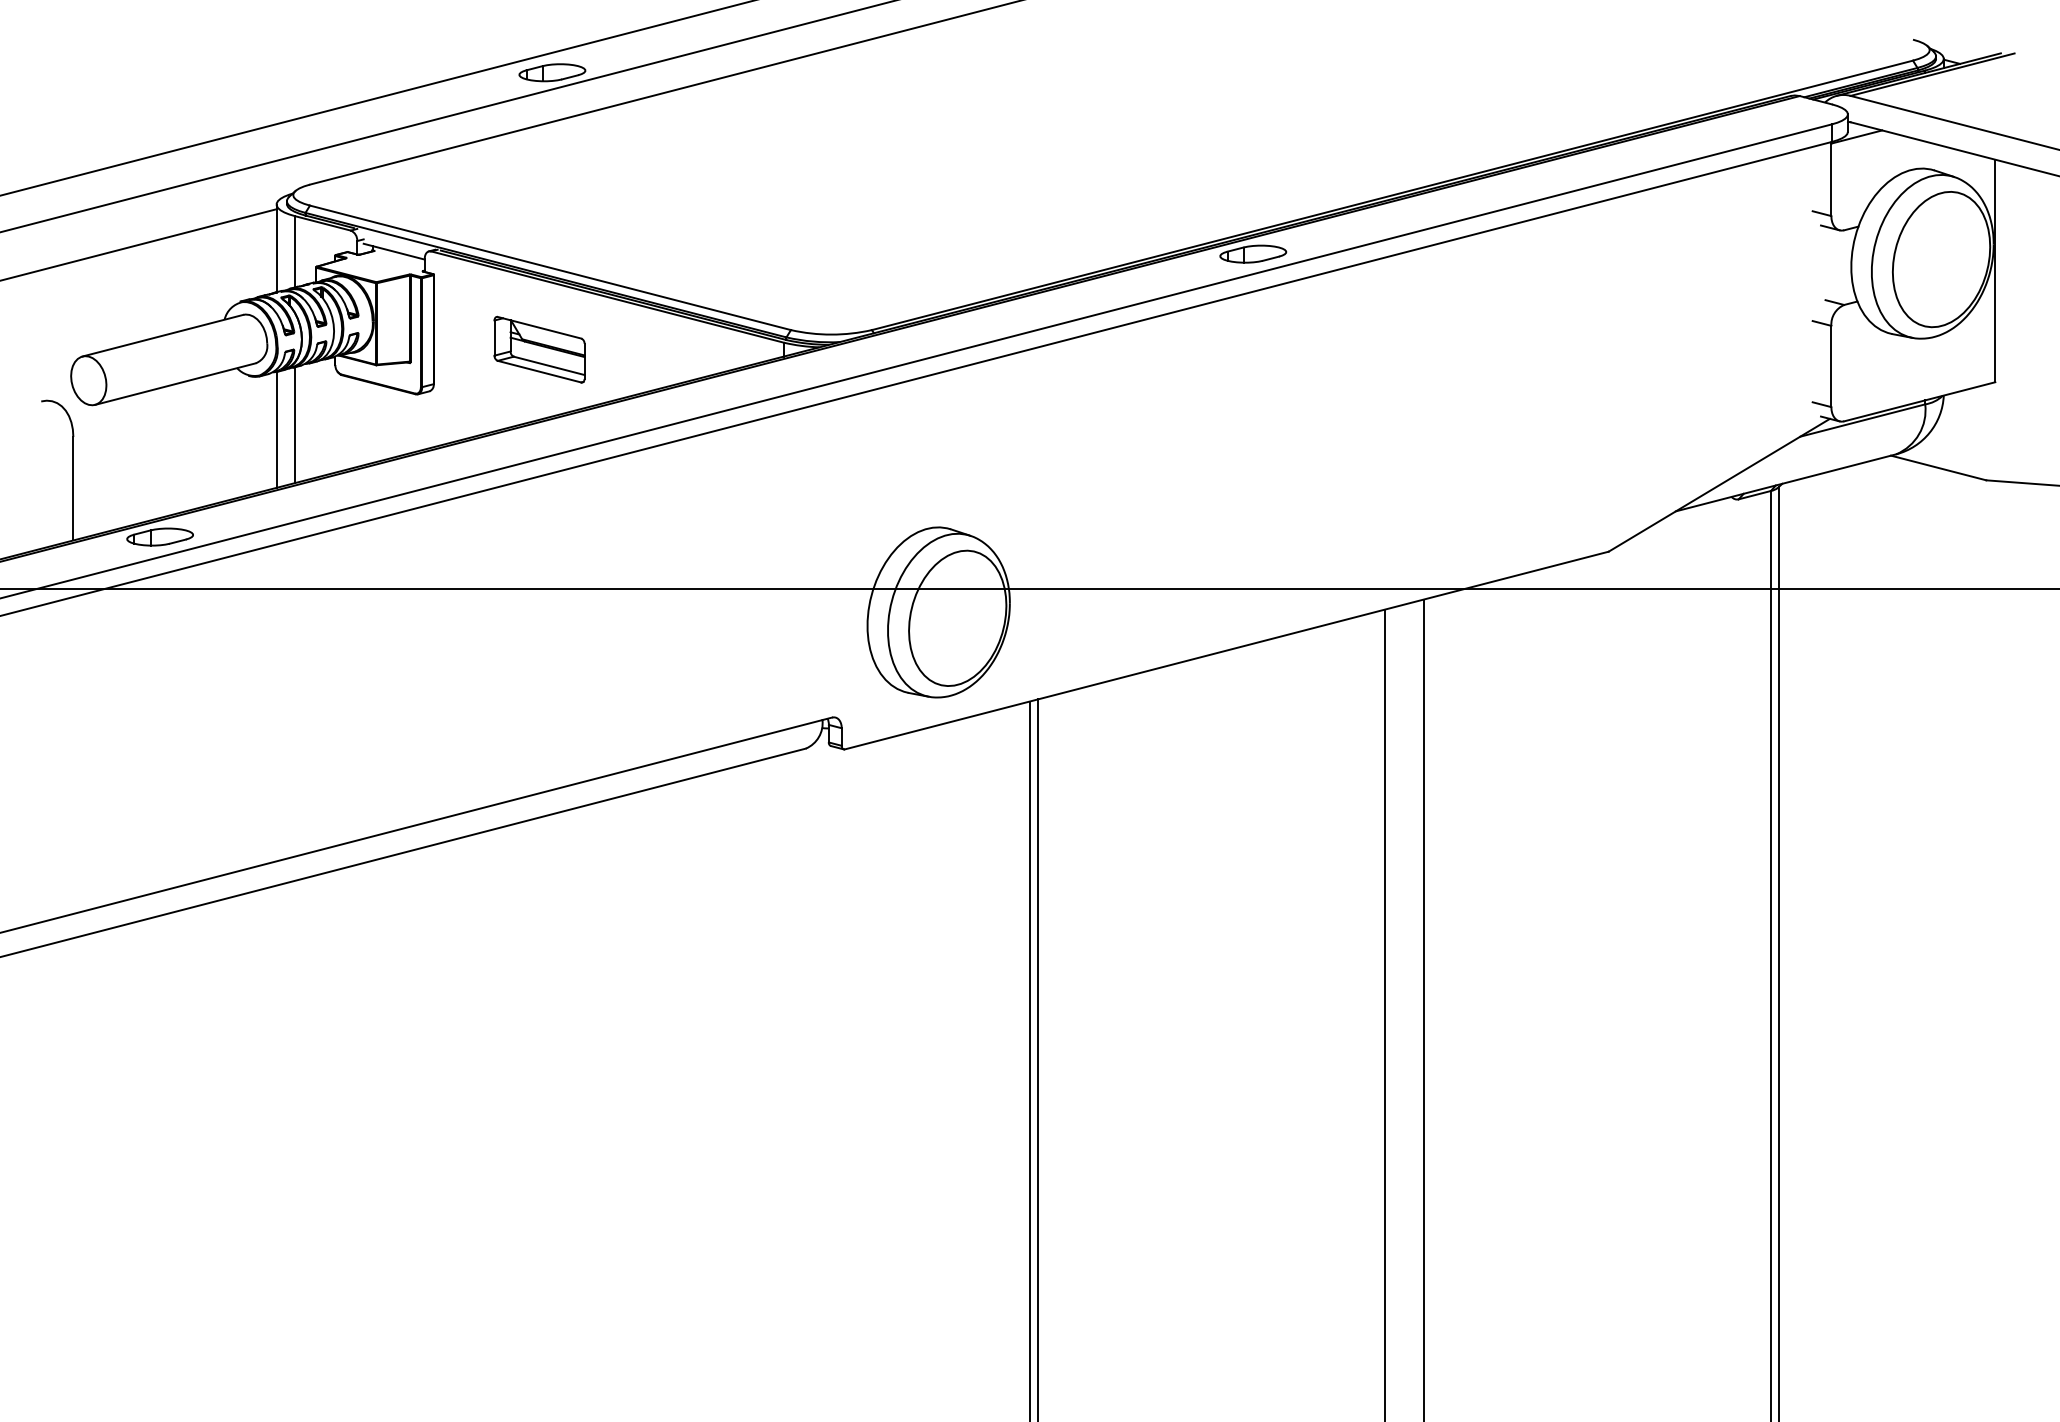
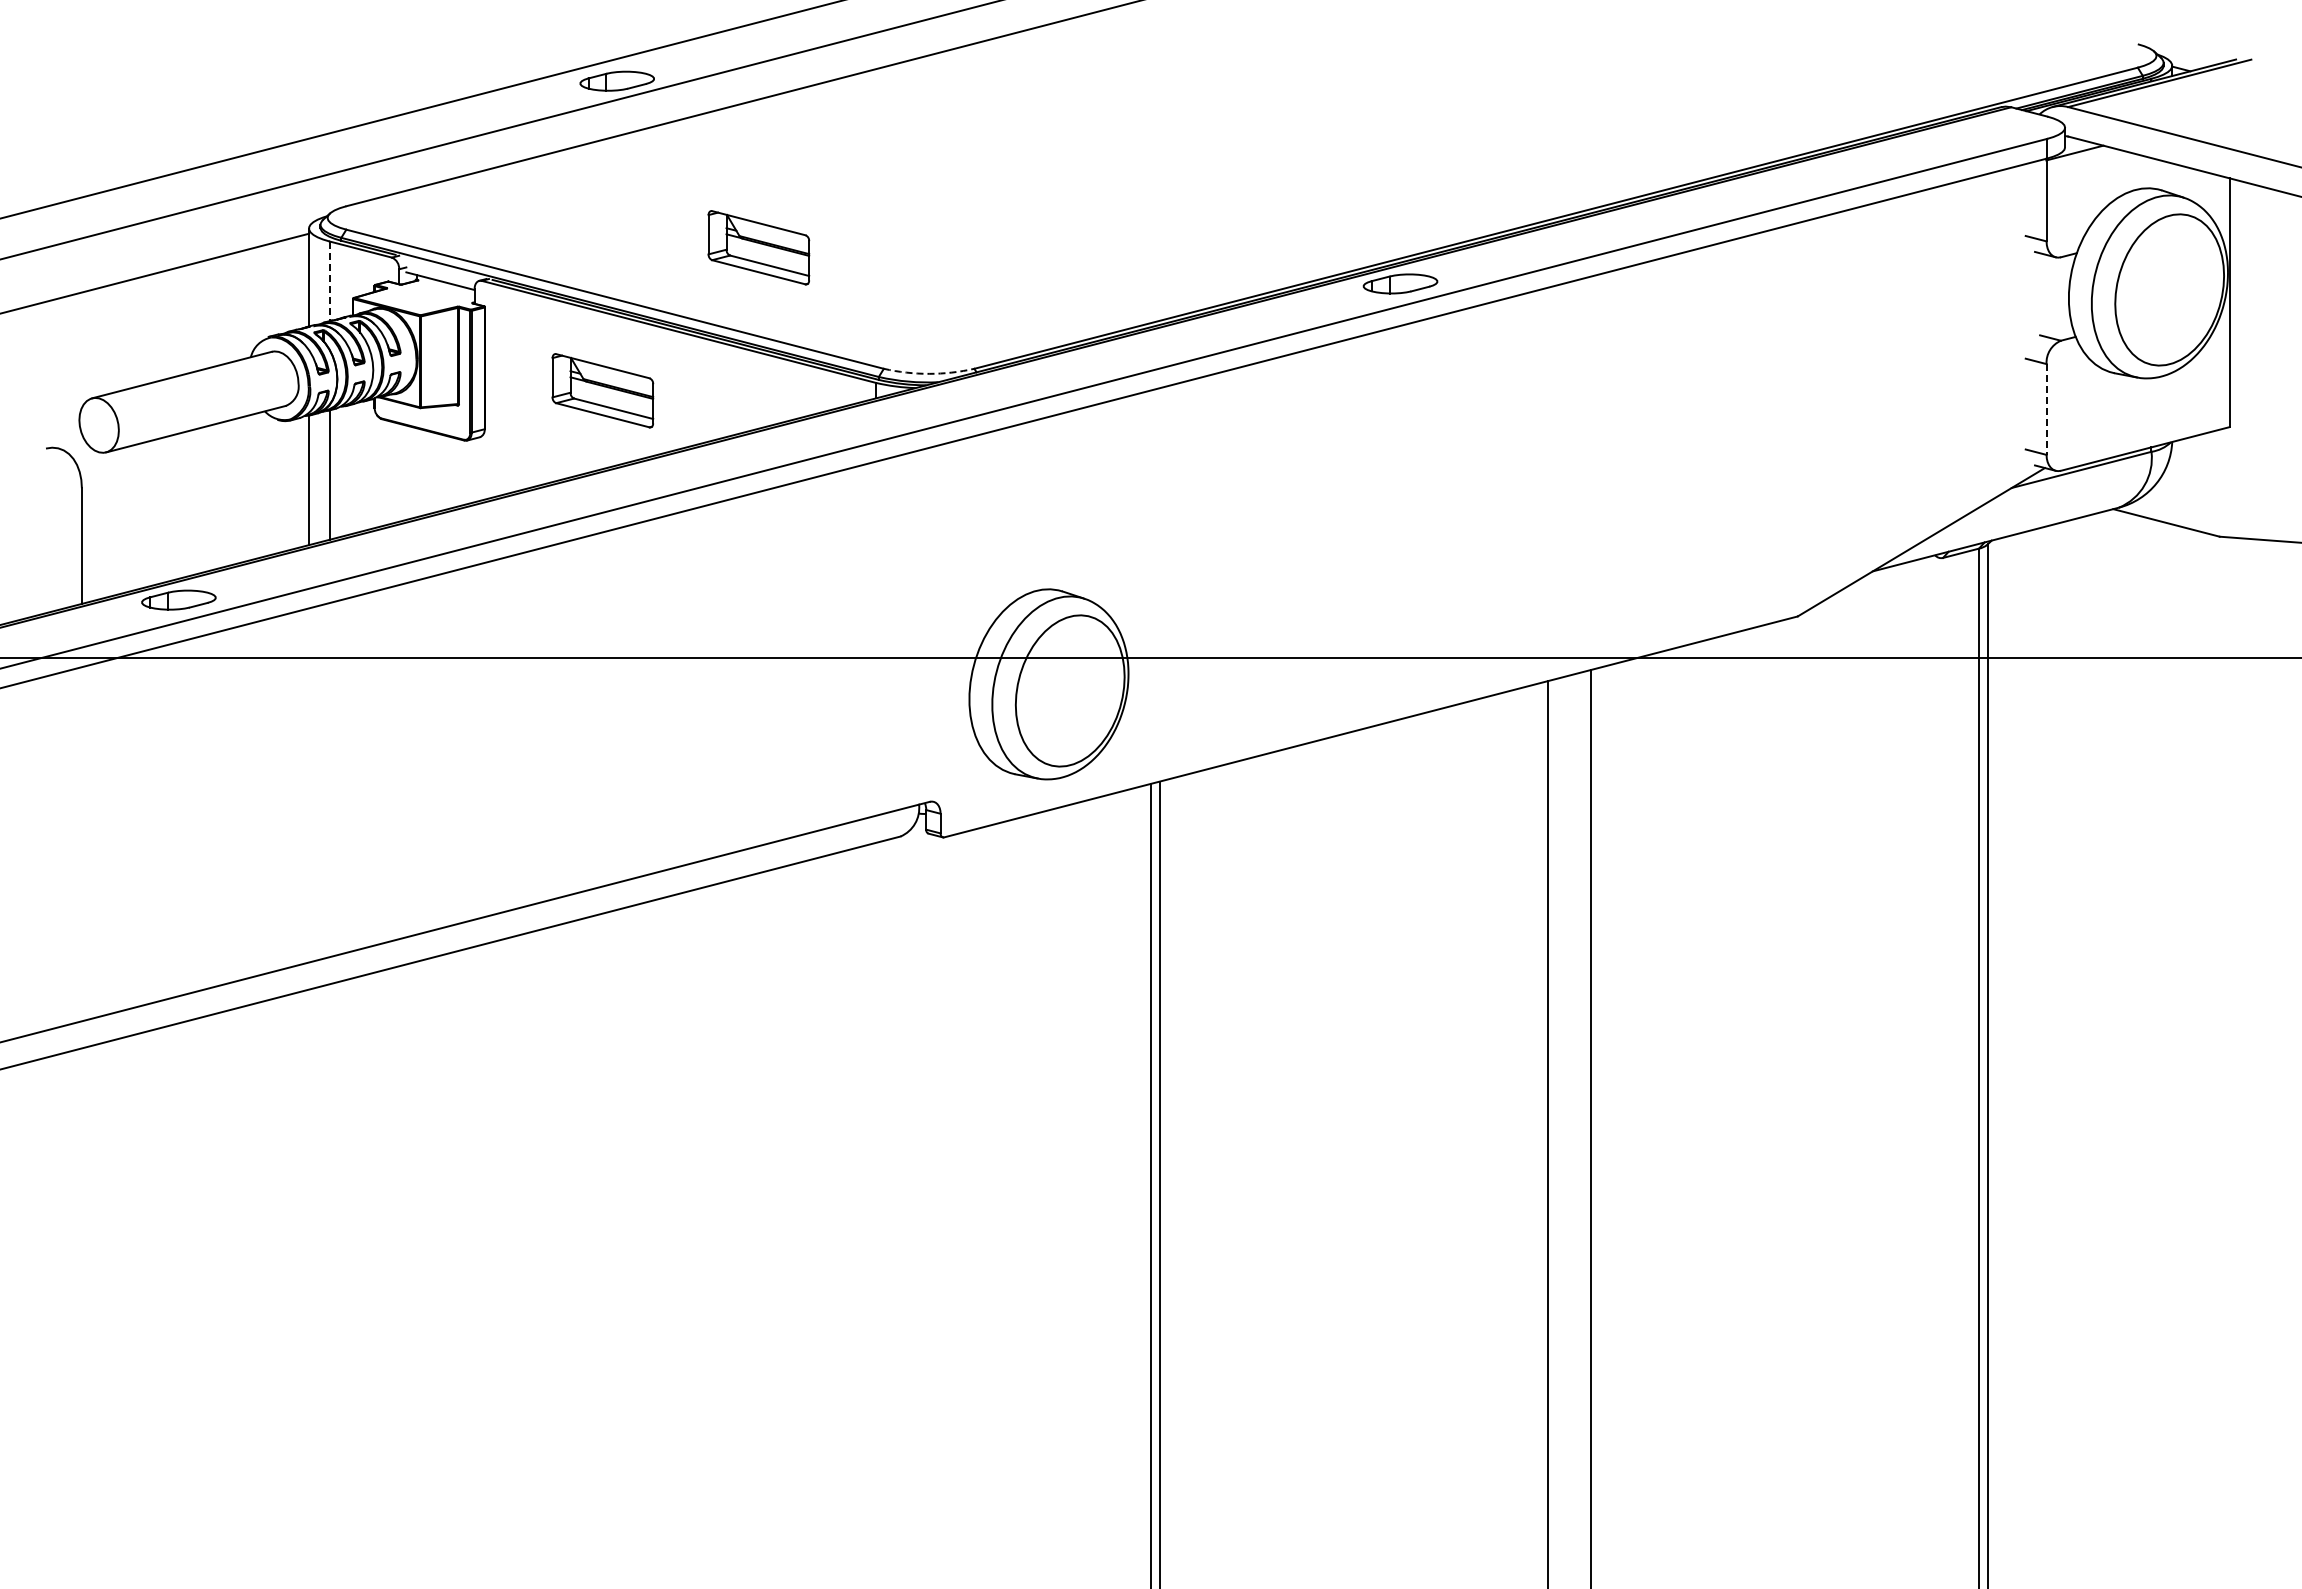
part: (678, 221) -> (758, 247), added
line: (294, 251) -> (329, 281), solid -> dashed
arc: (831, 334) -> (929, 373), solid -> dashed
line: (1831, 366) -> (2046, 409), solid -> dashed

